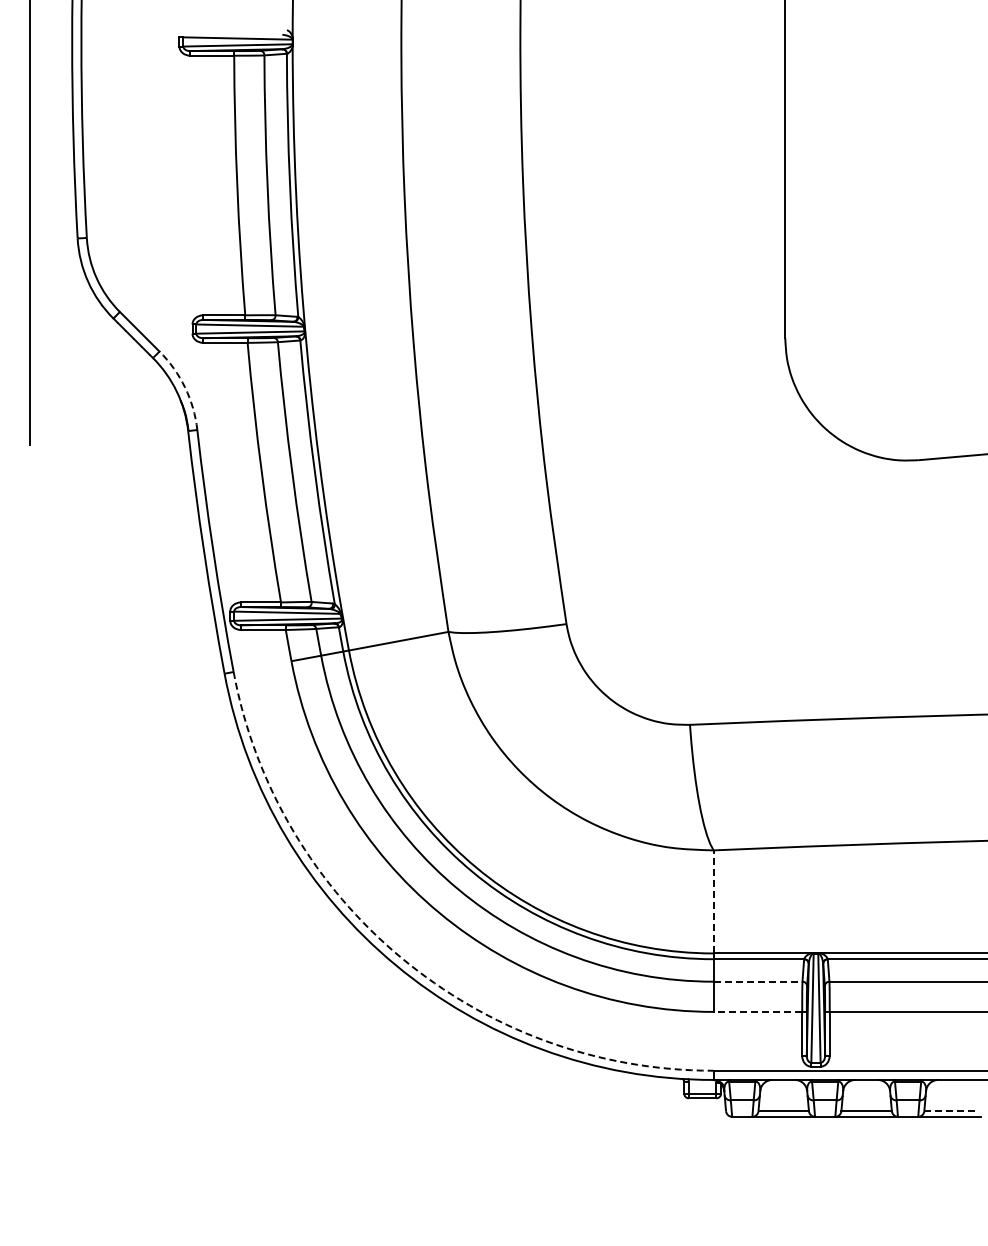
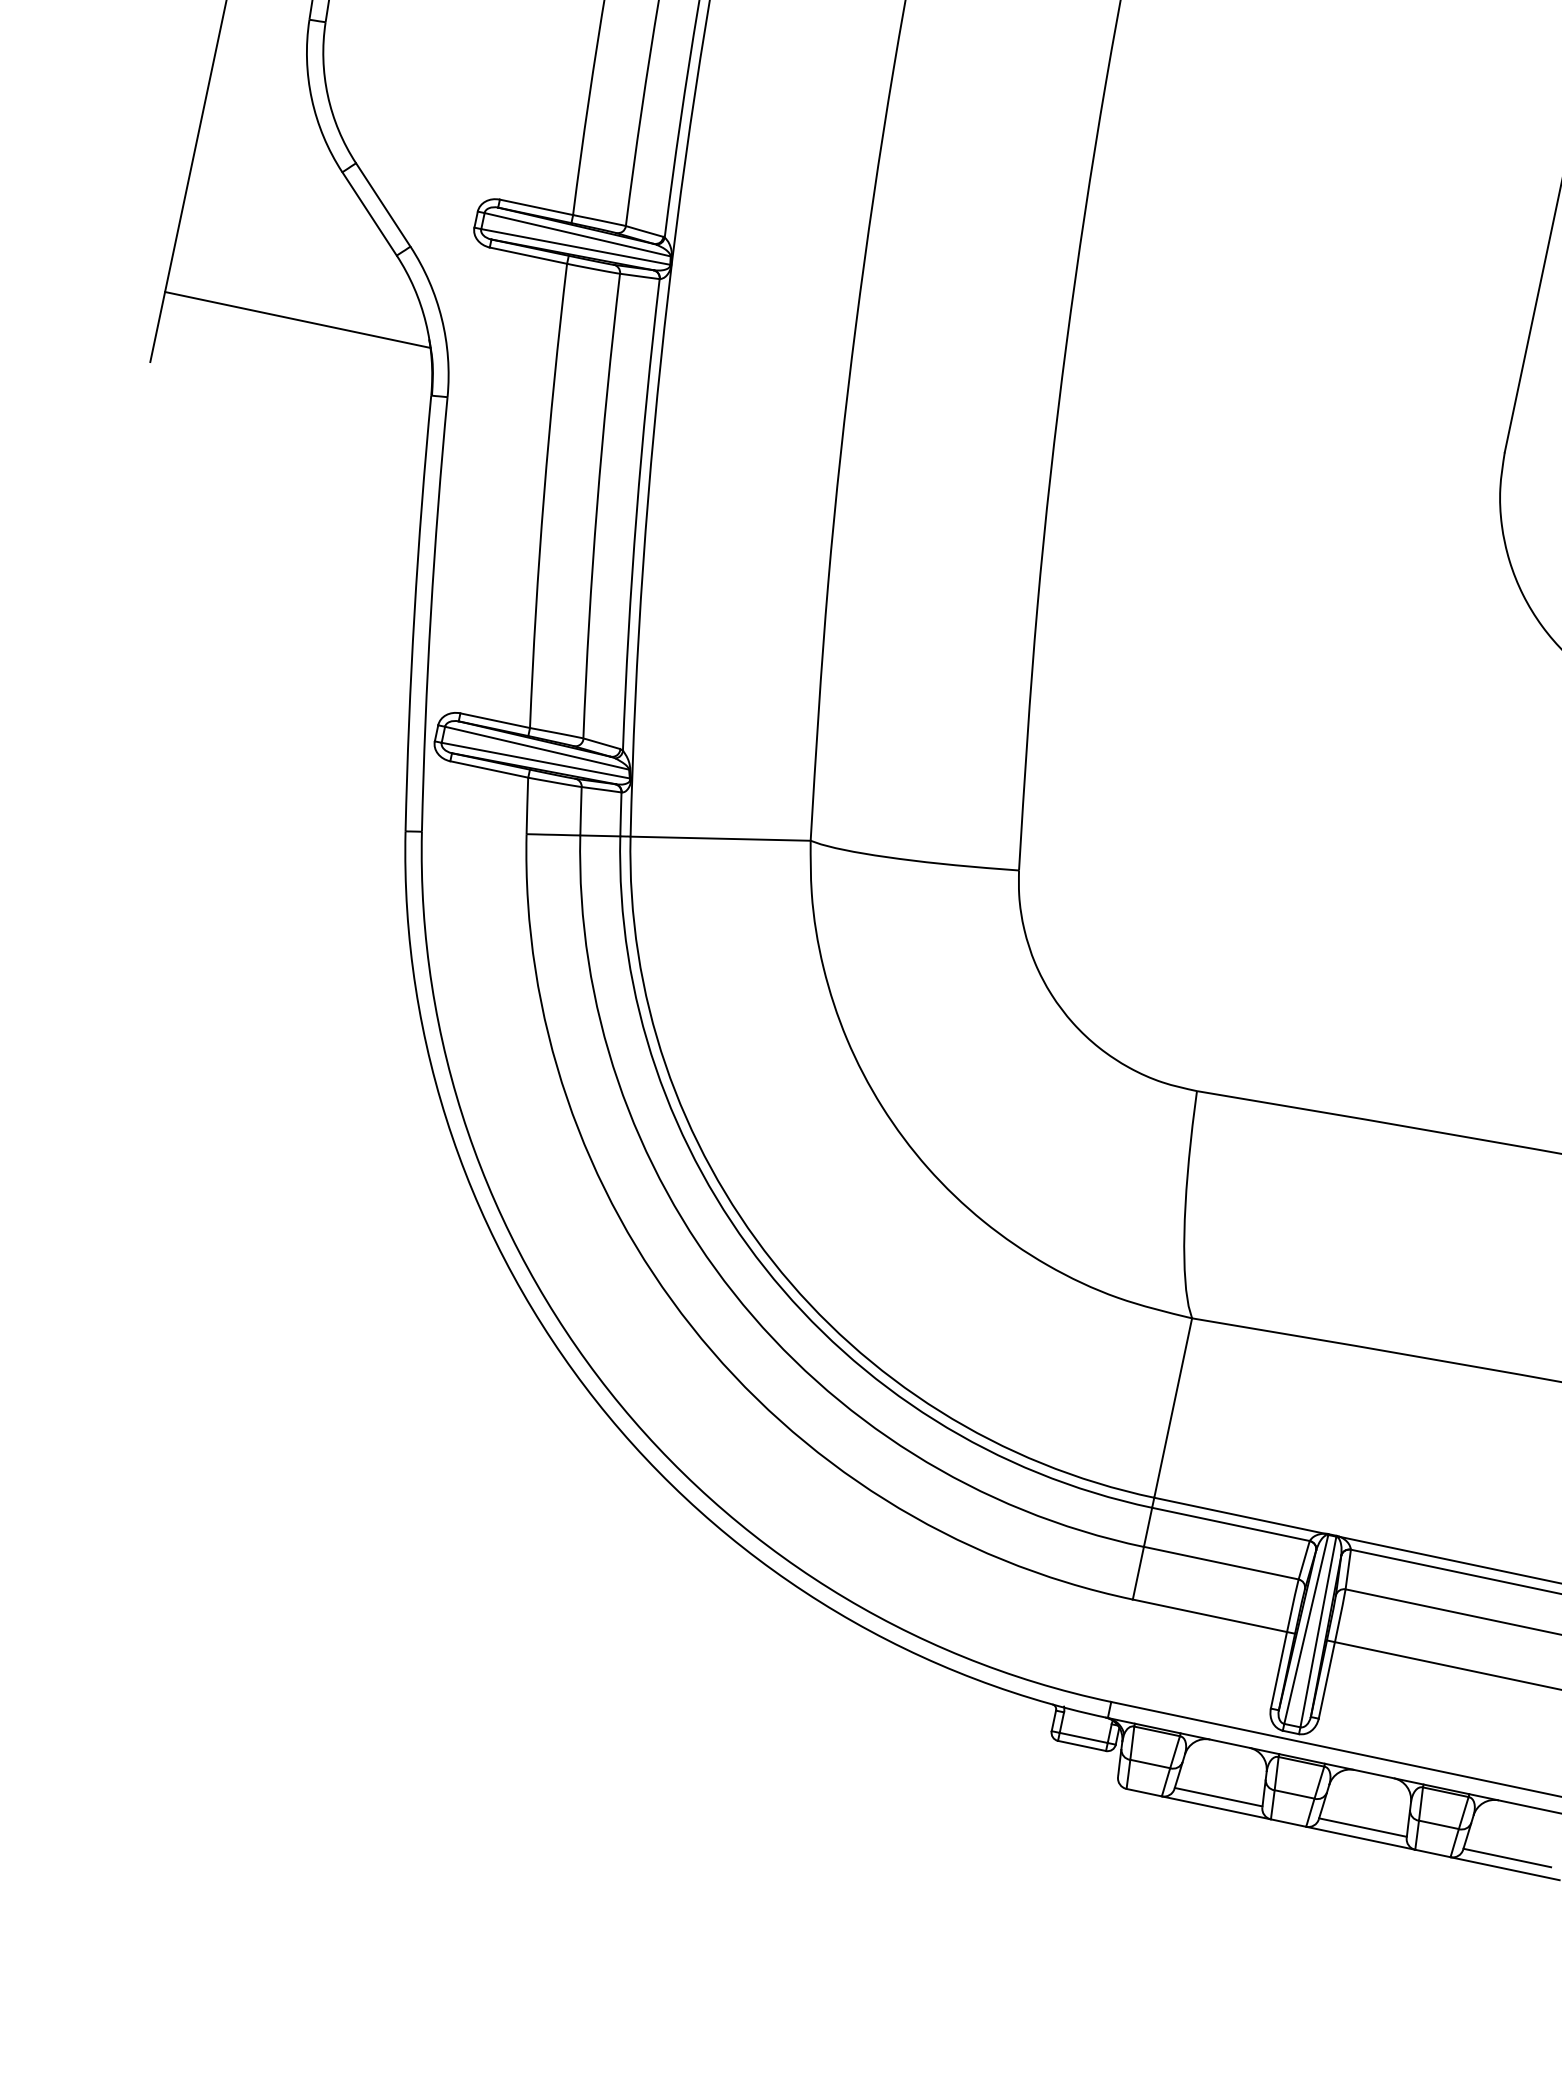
arc: (185, 387) -> (442, 318), dashed -> solid
line: (105, 404) -> (297, 319), added
line: (713, 901) -> (1173, 1407), dashed -> solid
arc: (401, 958) -> (609, 1392), dashed -> solid
line: (758, 981) -> (1222, 1563), dashed -> solid
line: (757, 1011) -> (1209, 1614), dashed -> solid
line: (950, 1110) -> (1509, 1858), dashed -> solid

